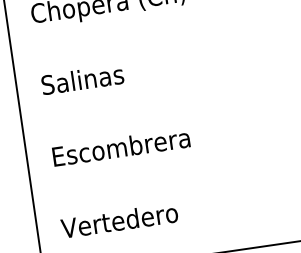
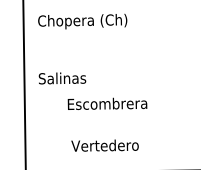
text: (82, 79) -> (62, 78), moved
text: (121, 146) -> (107, 103), moved
text: (118, 220) -> (104, 145), moved

